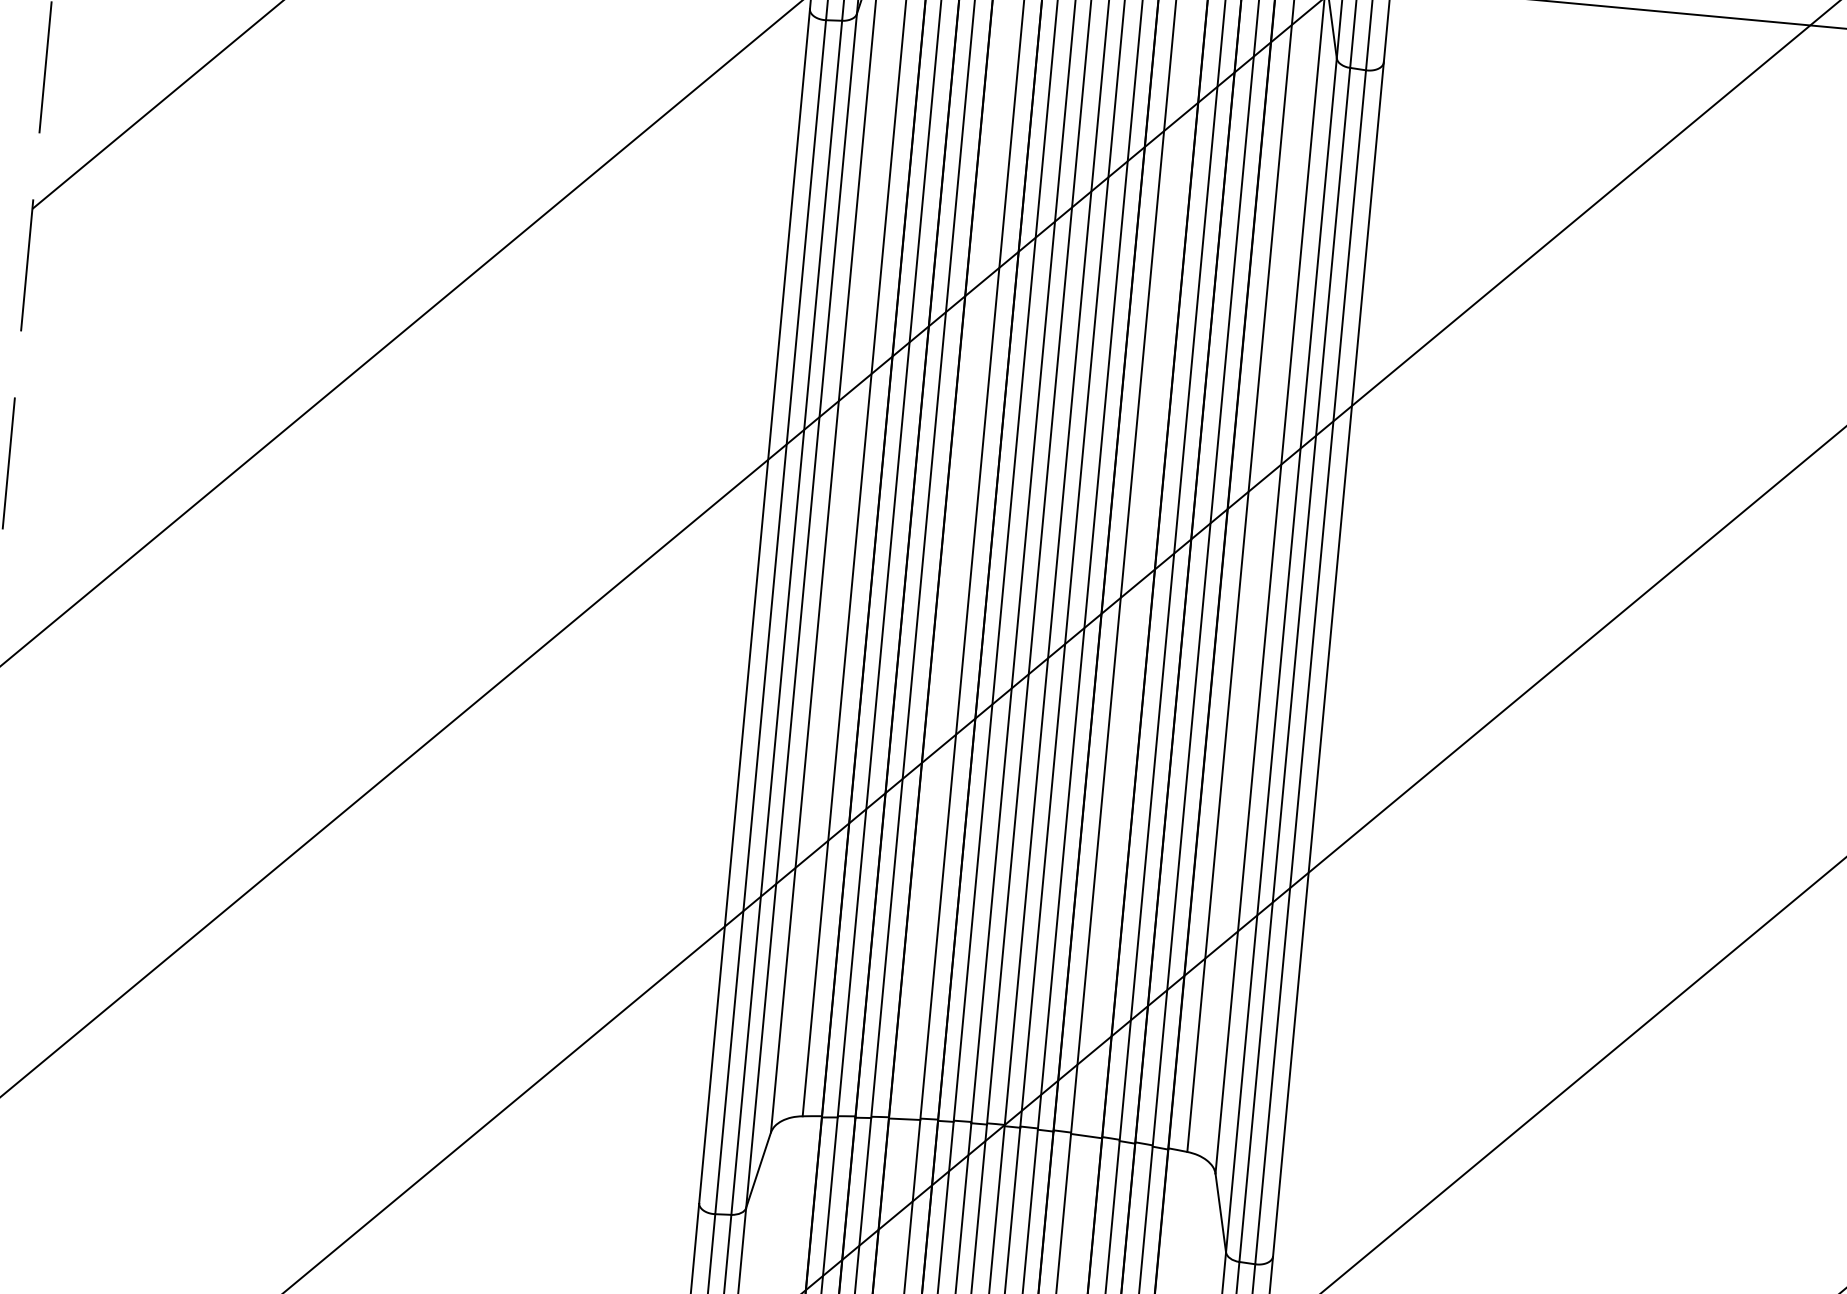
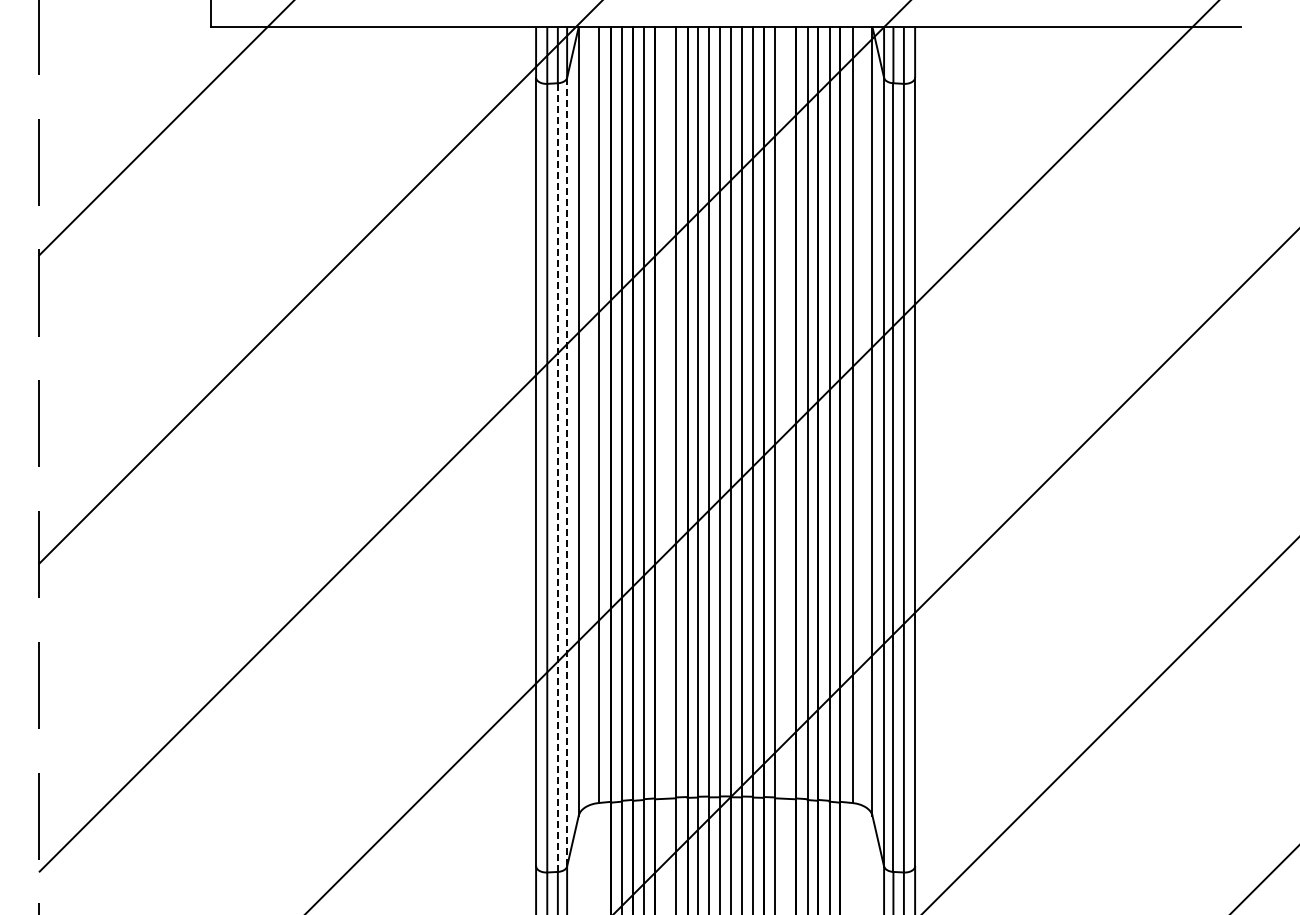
line: (802, 611) -> (567, 472), solid -> dashed
line: (786, 617) -> (557, 477), solid -> dashed

